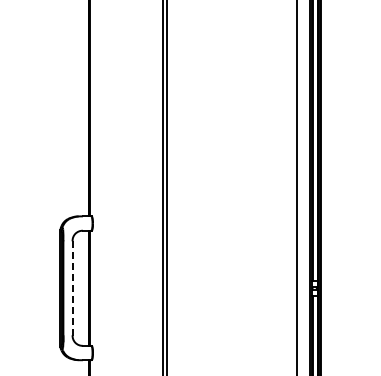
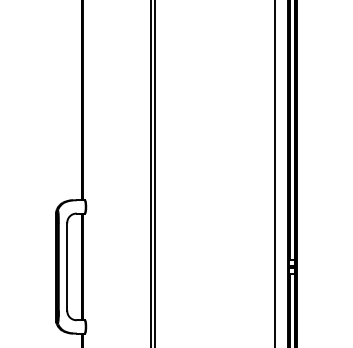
line: (72, 288) -> (67, 267), dashed -> solid

